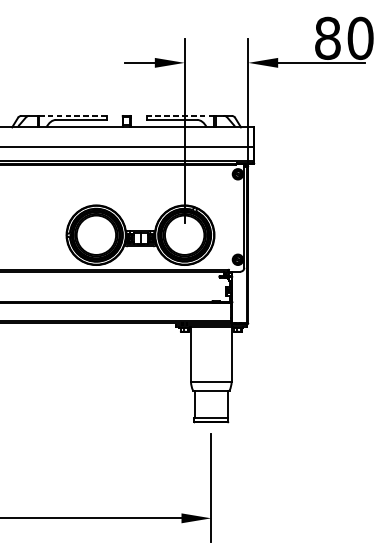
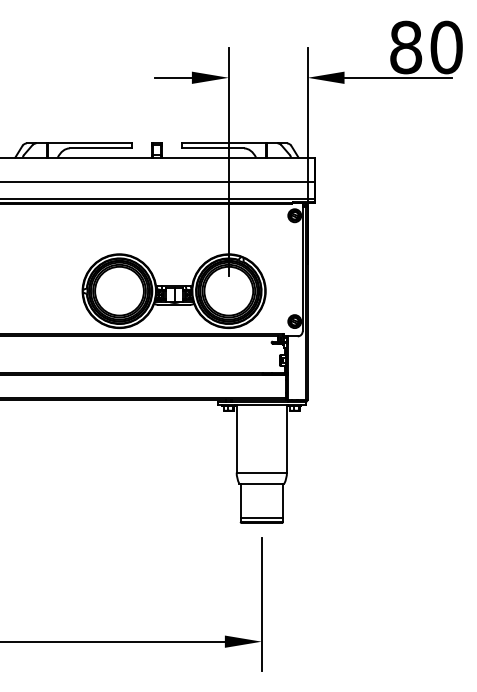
line: (72, 115) -> (90, 143), dashed -> solid
line: (180, 115) -> (223, 143), dashed -> solid

